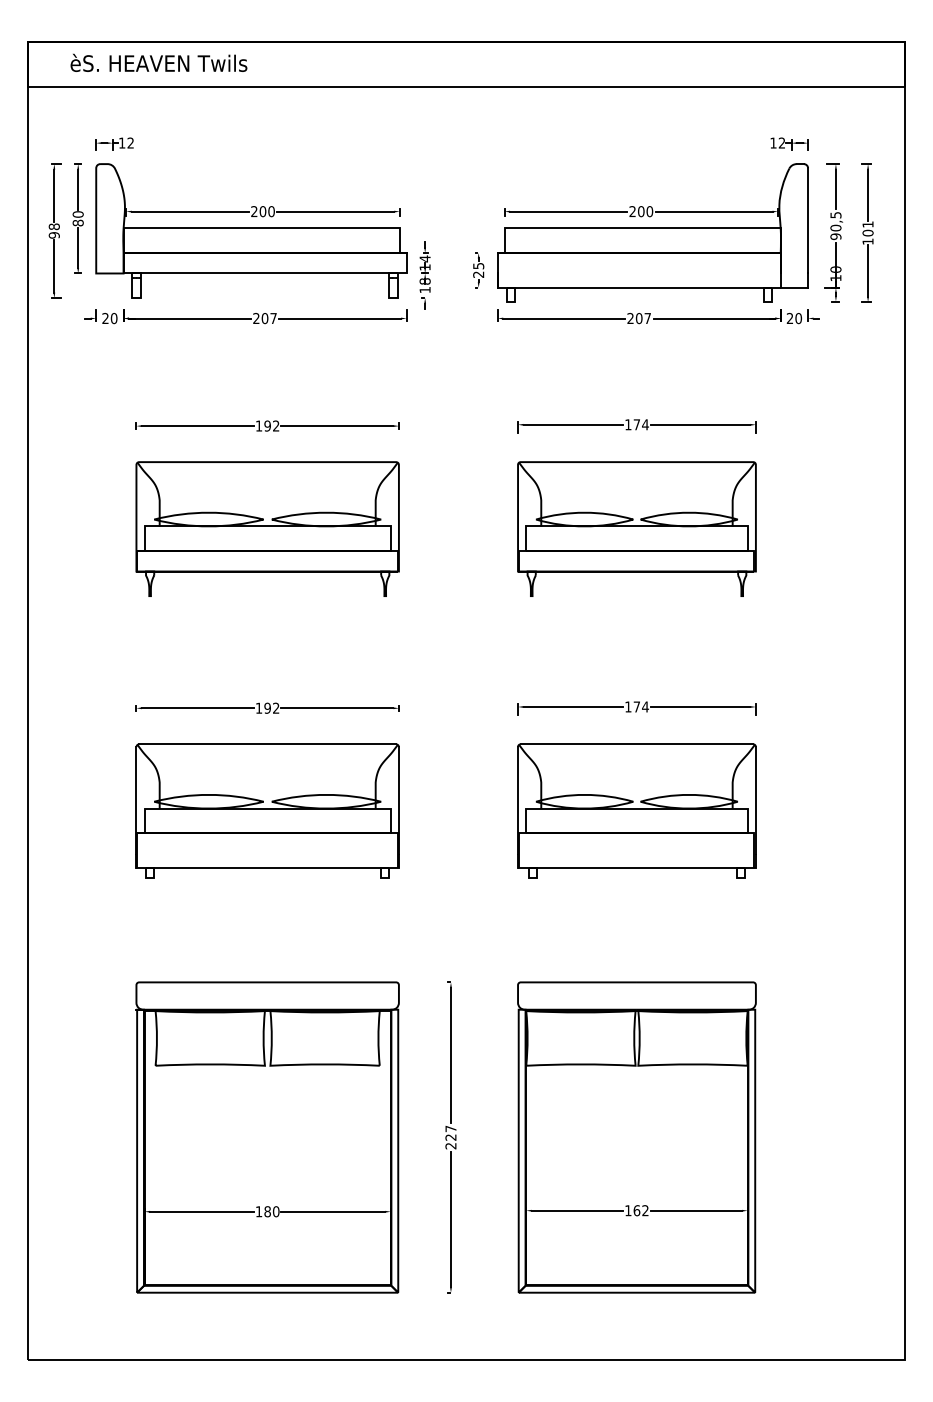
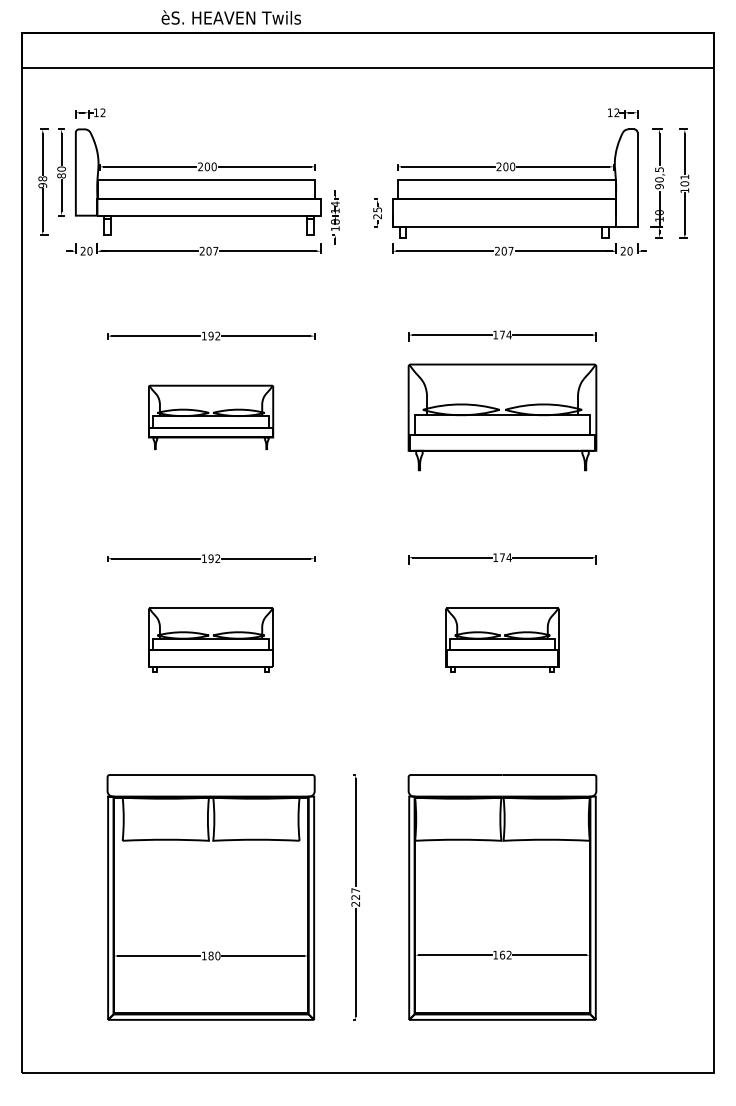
text: (157, 62) -> (230, 17), moved
part: (266, 529) -> (210, 417), size x0.6
part: (266, 810) -> (210, 639), size x0.6
part: (636, 810) -> (502, 639), size x0.6

